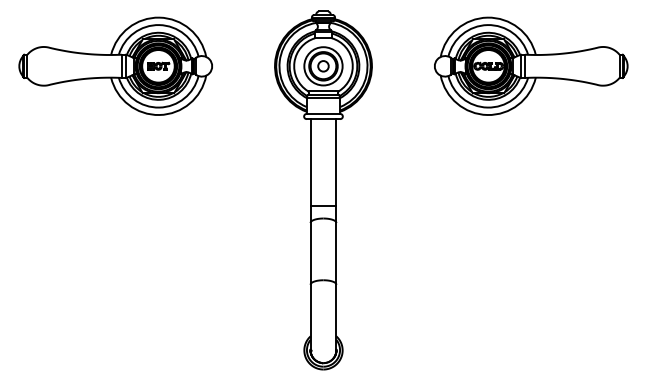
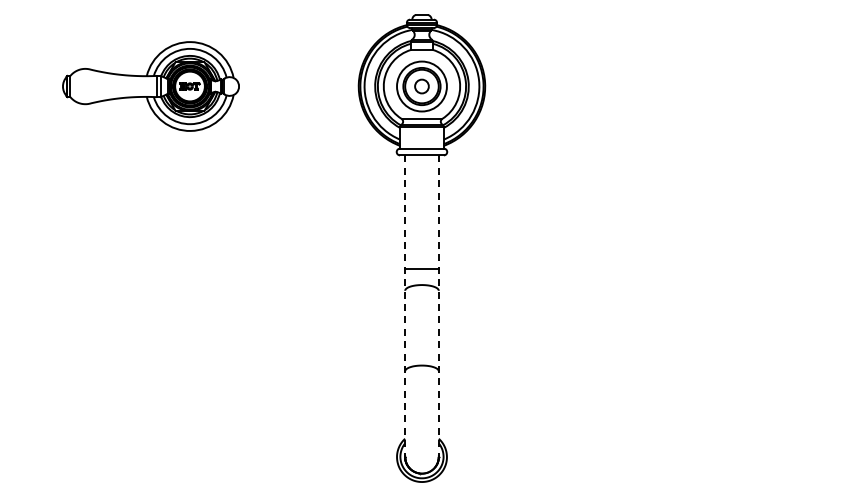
part: (115, 66) -> (150, 86), size x0.7
part: (530, 66) -> (692, 86), removed
line: (310, 234) -> (405, 306), solid -> dashed
line: (336, 234) -> (438, 306), solid -> dashed

